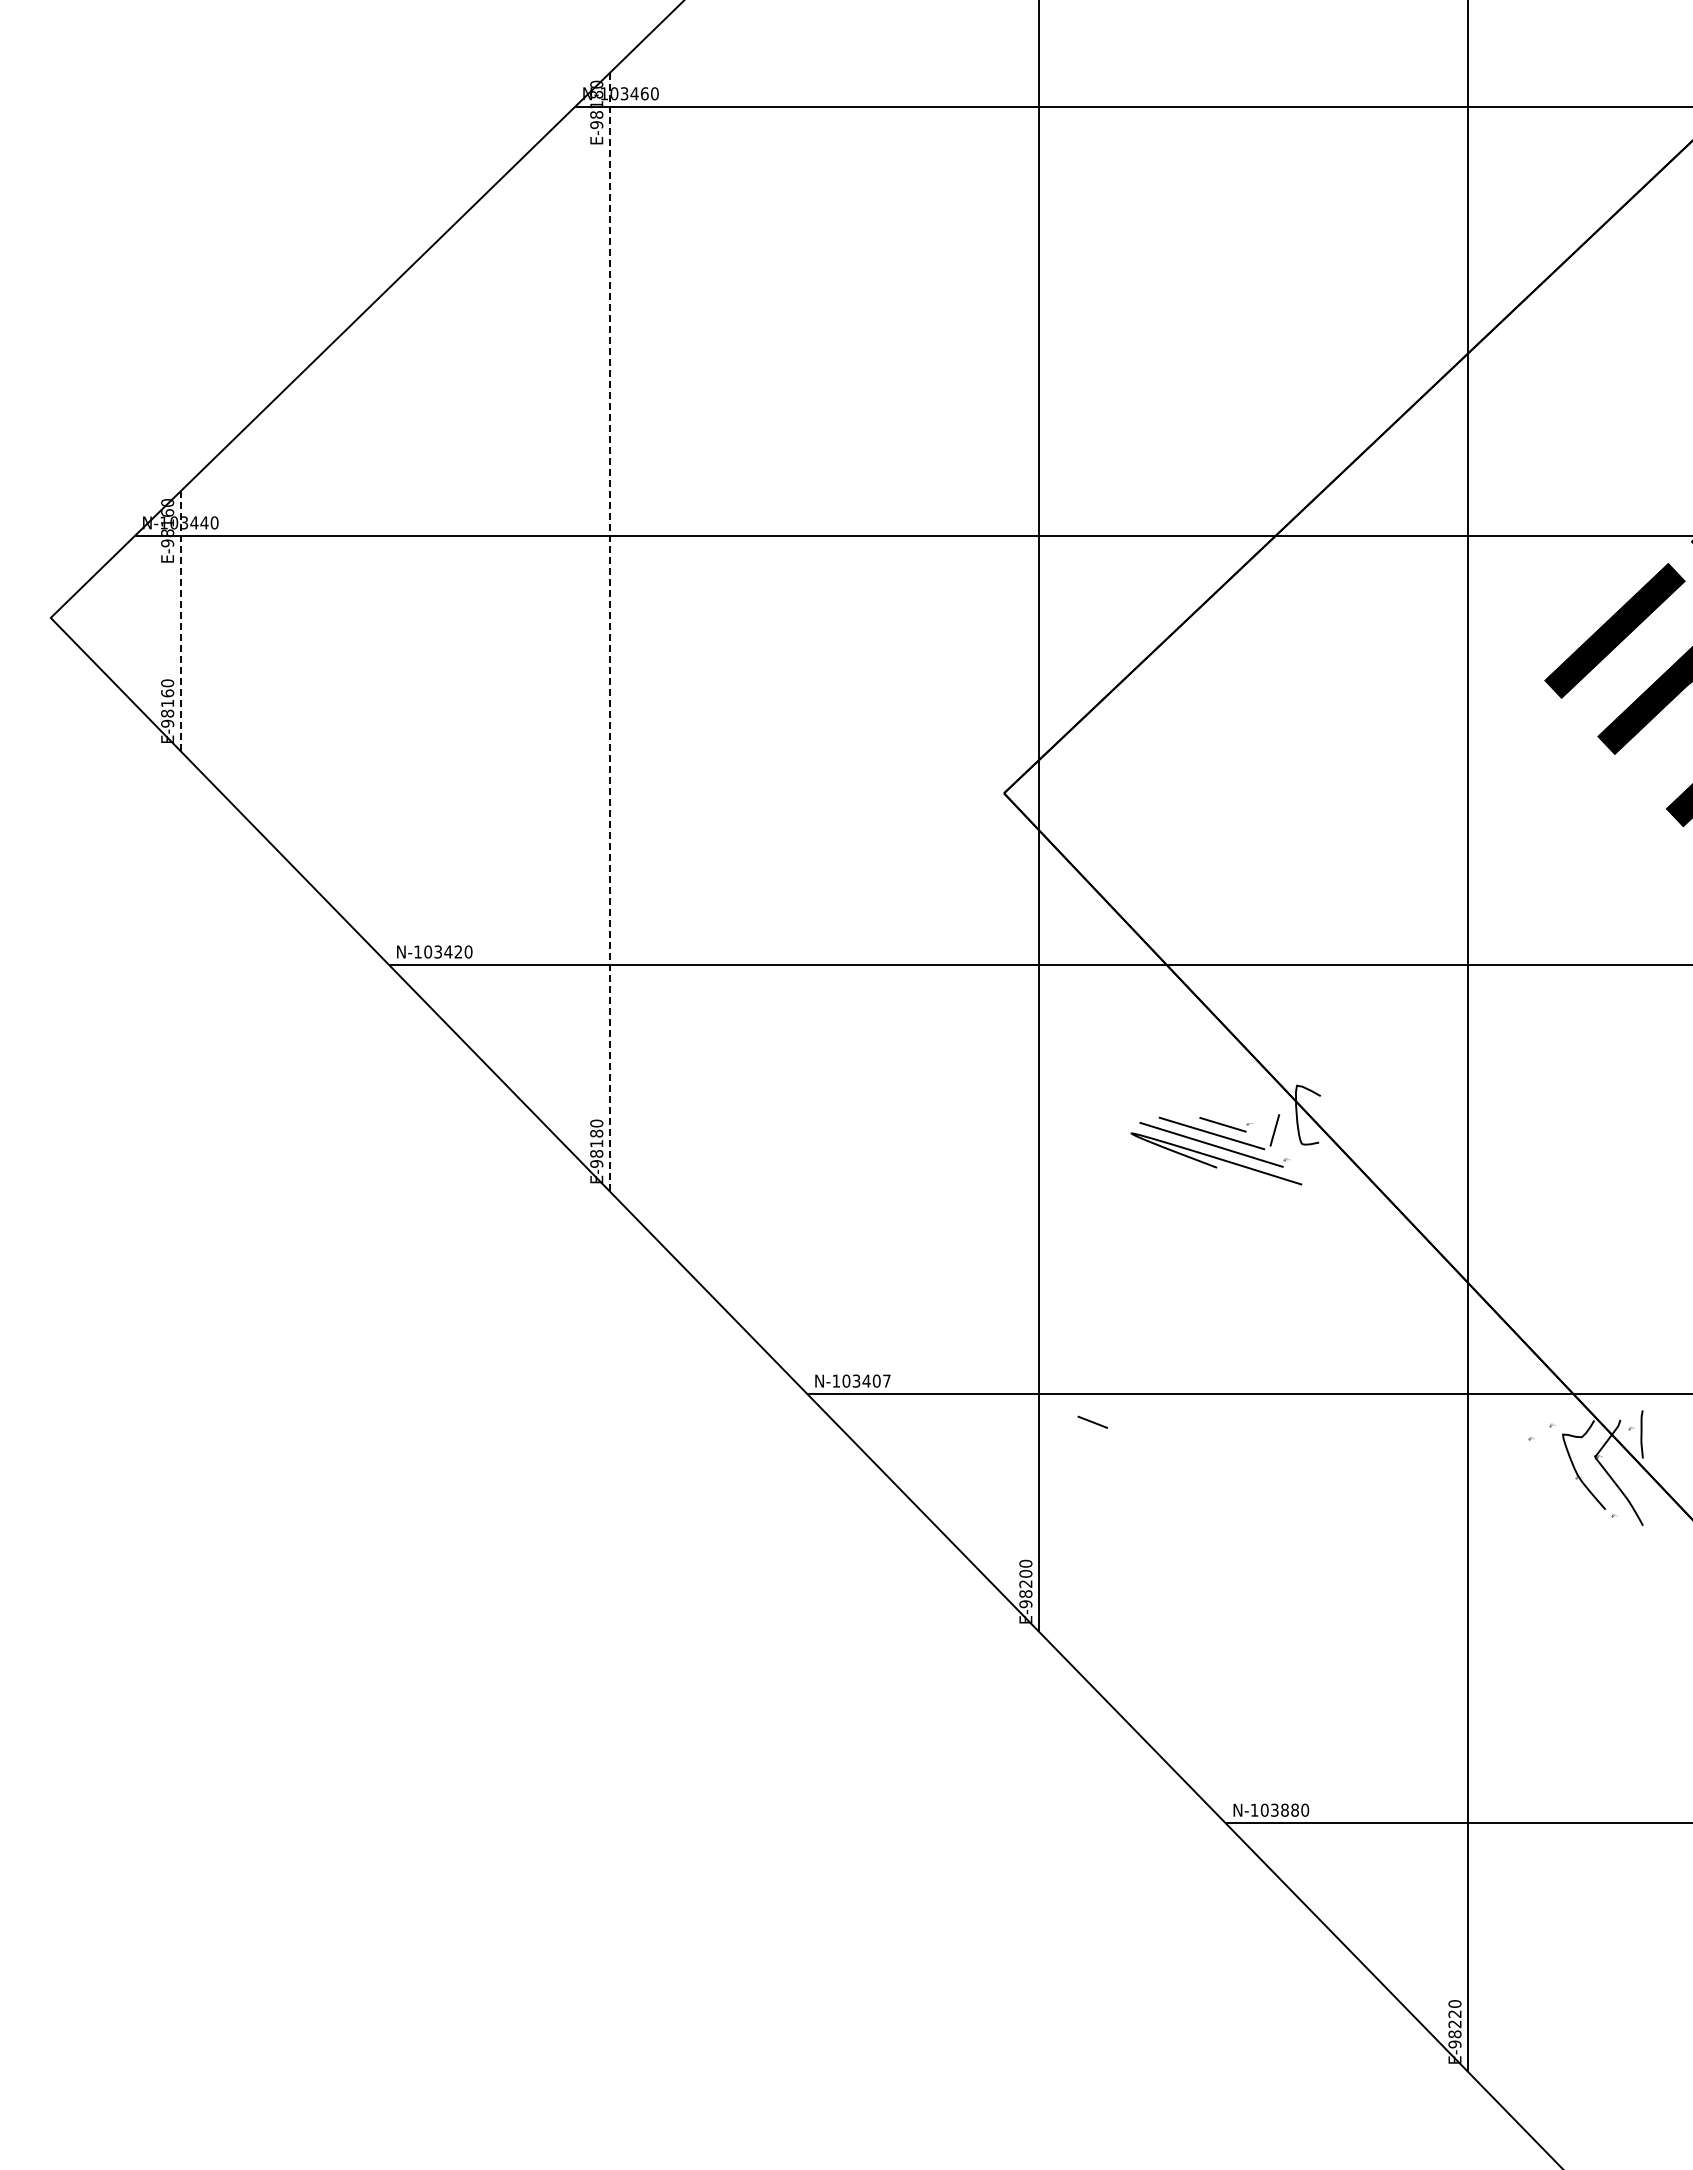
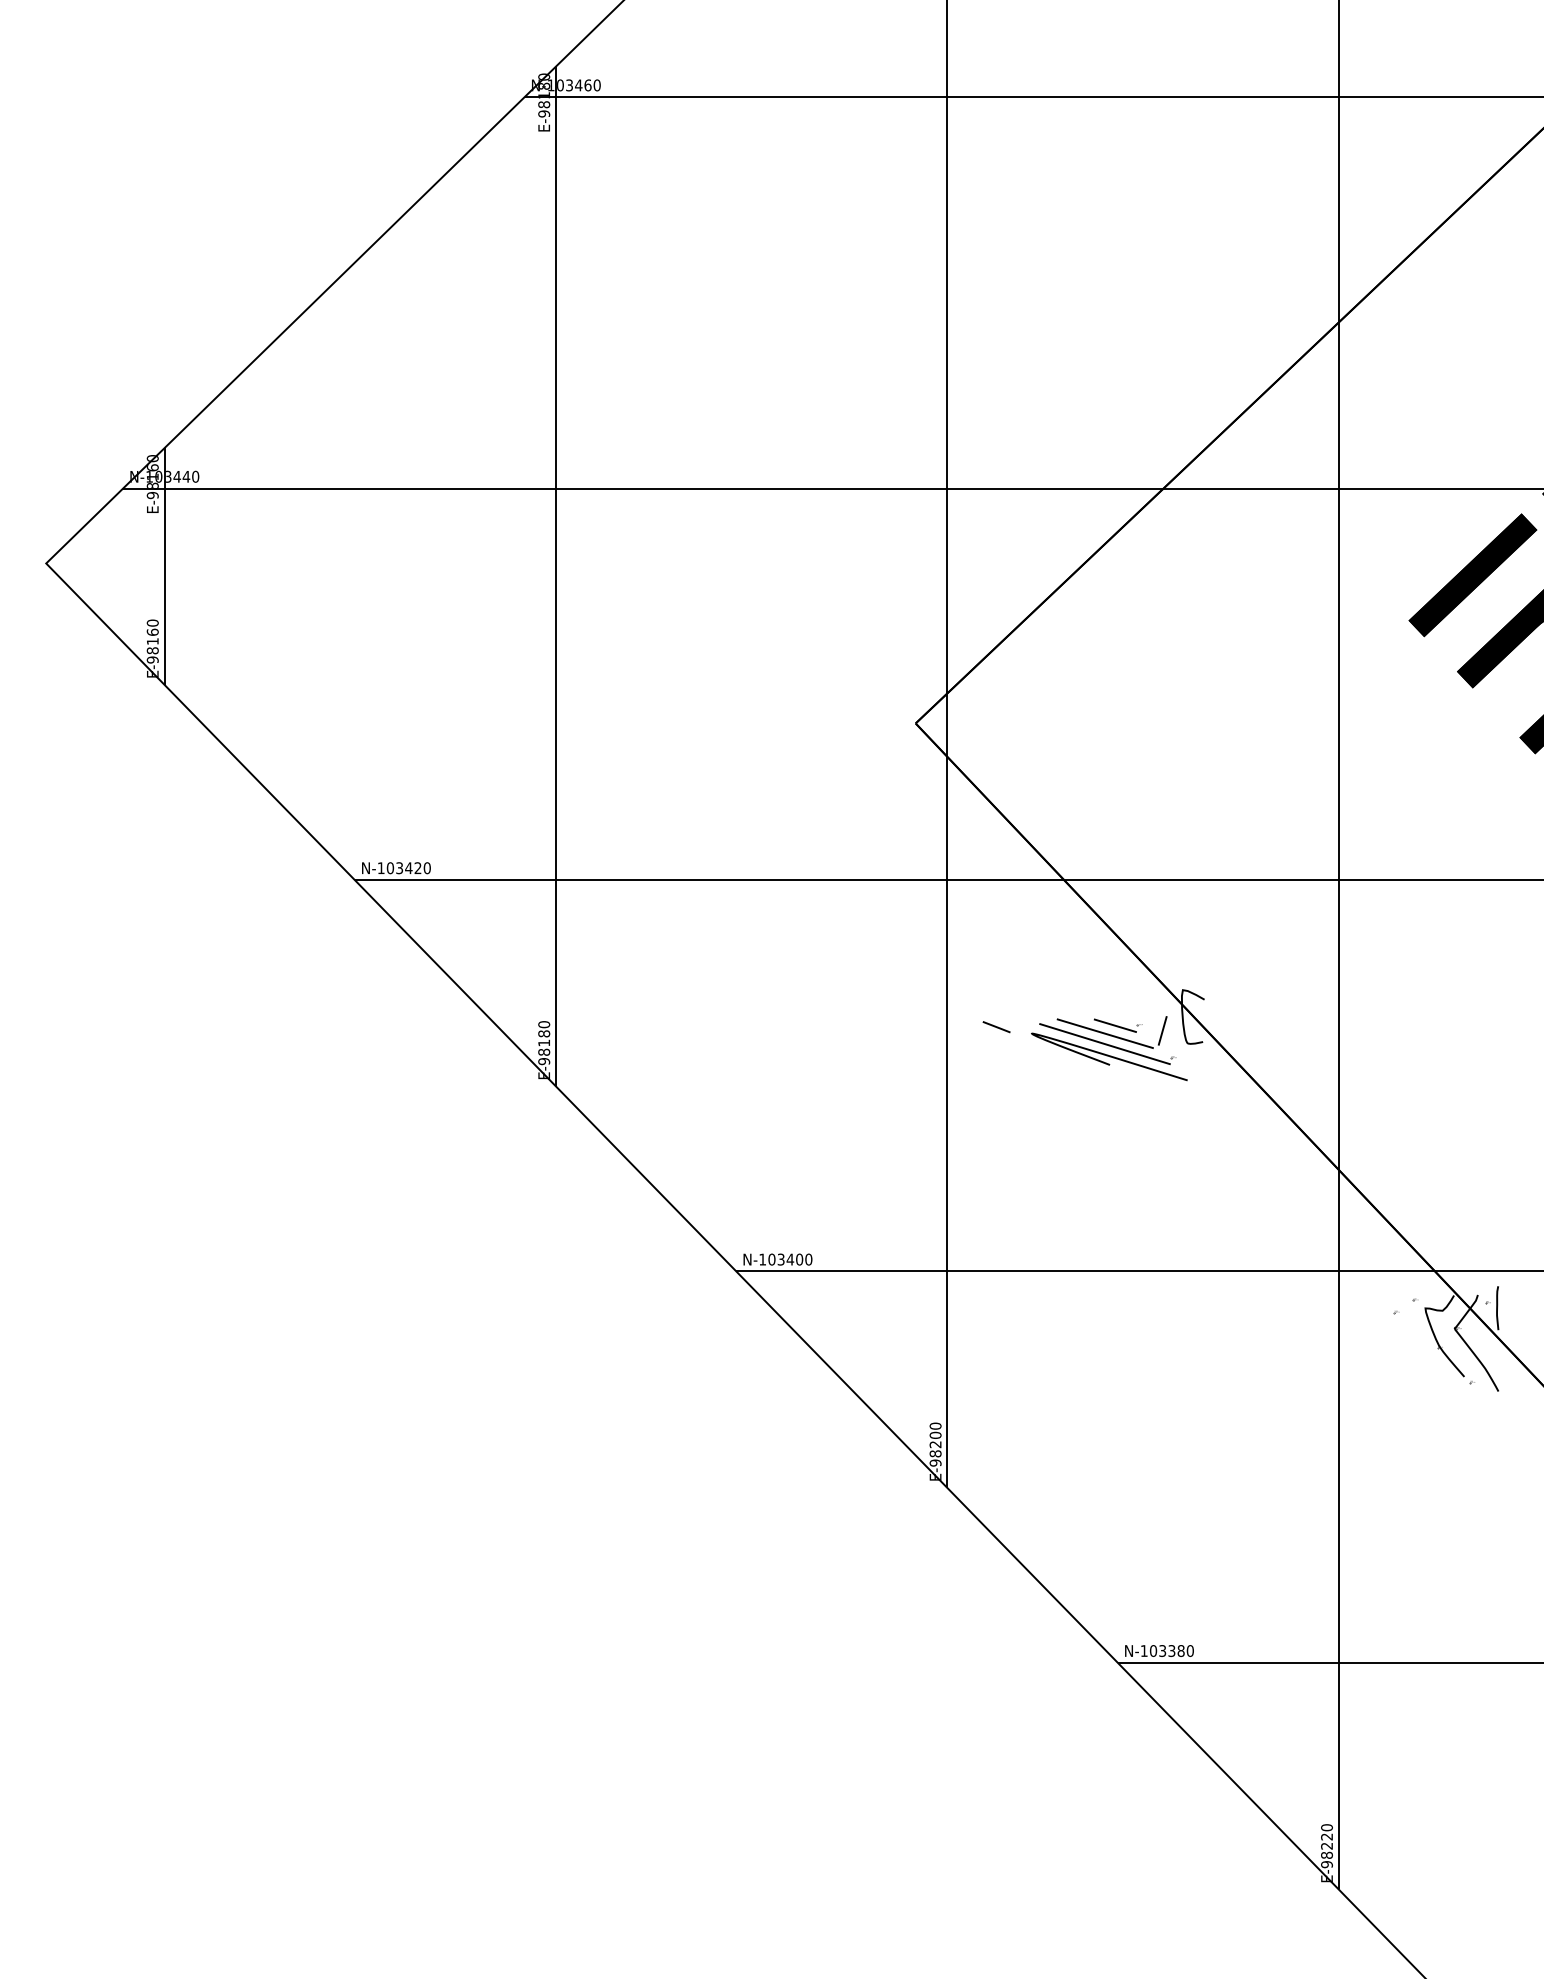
line: (180, 621) -> (164, 566), dashed -> solid
line: (609, 631) -> (555, 575), dashed -> solid
text: (886, 1380) -> (808, 1259), N-103407 -> N-103400
line: (1092, 1421) -> (996, 1026), moved
text: (1284, 1809) -> (1171, 1650), N-103880 -> N-103380

